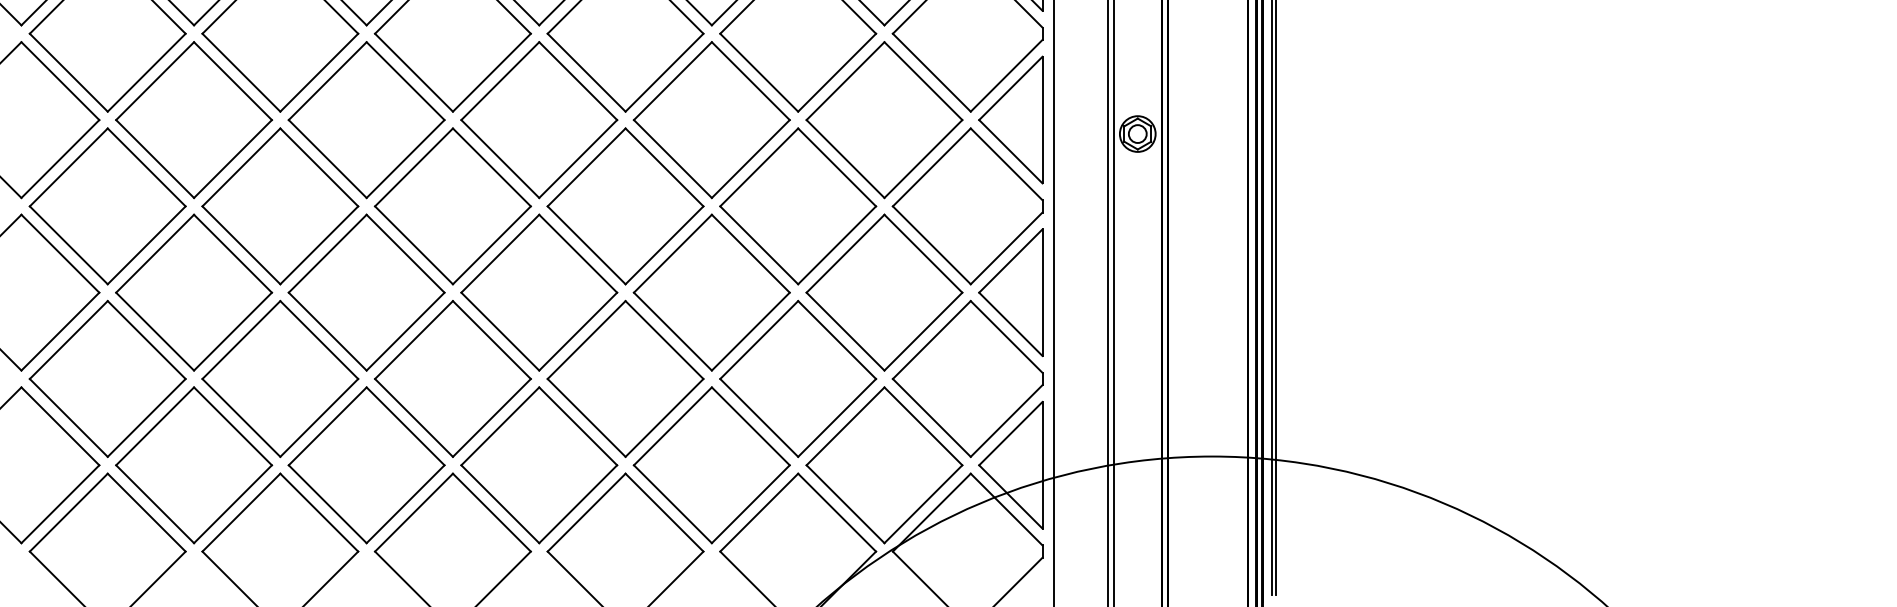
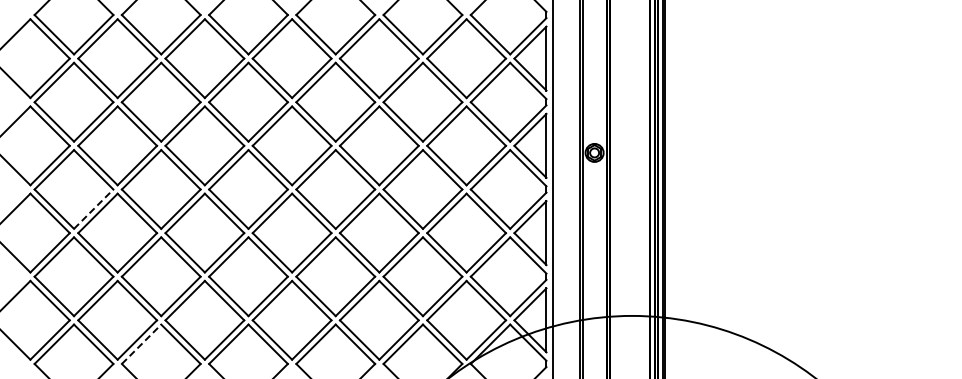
line: (146, 245) -> (93, 209), solid -> dashed
line: (241, 513) -> (141, 344), solid -> dashed

